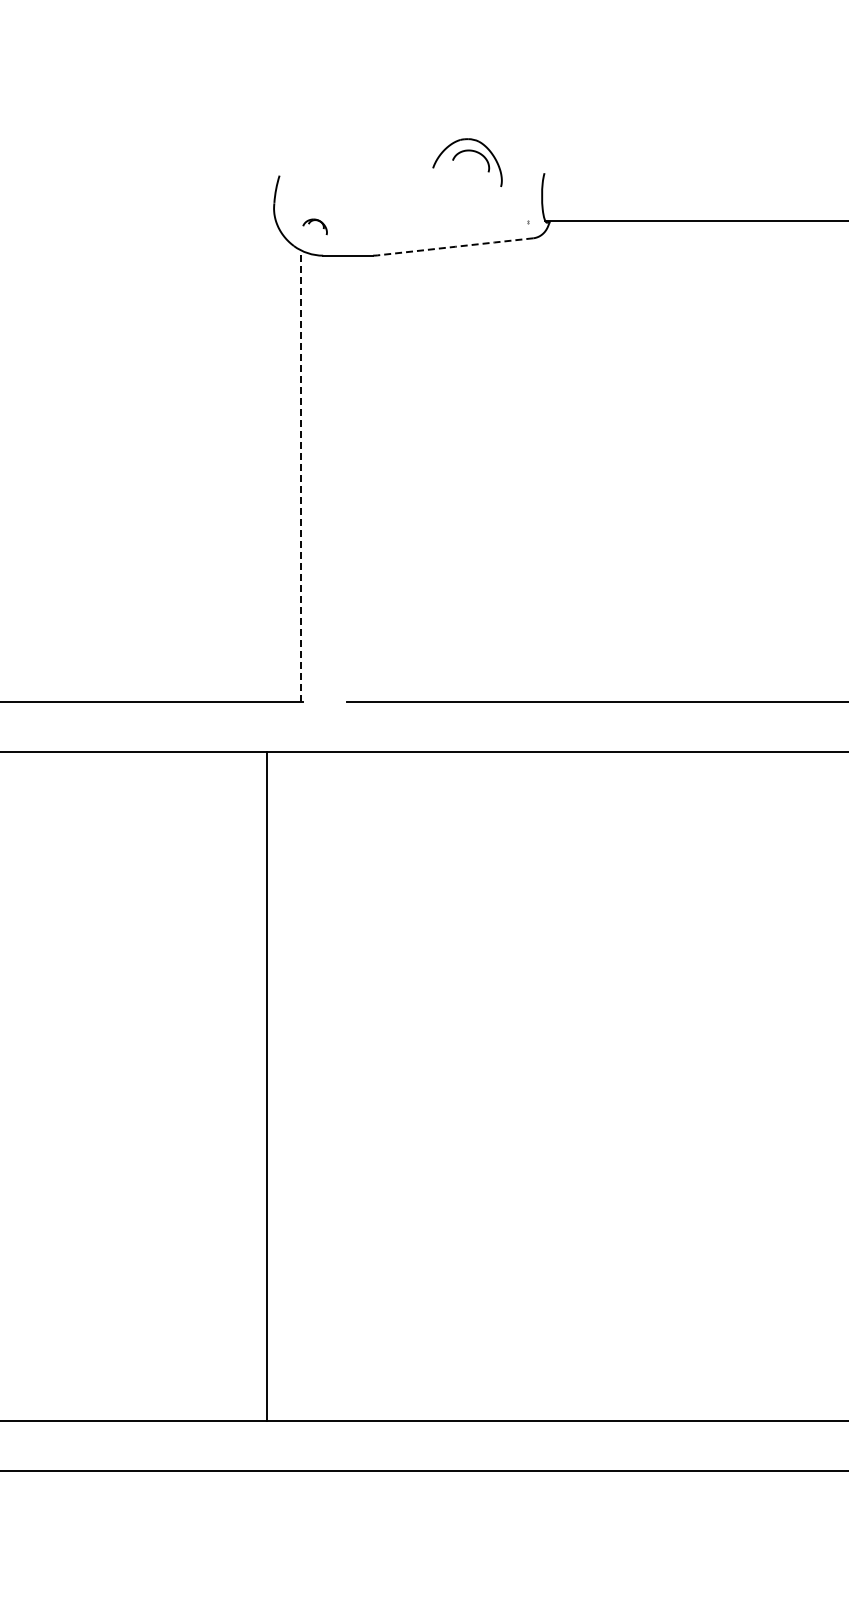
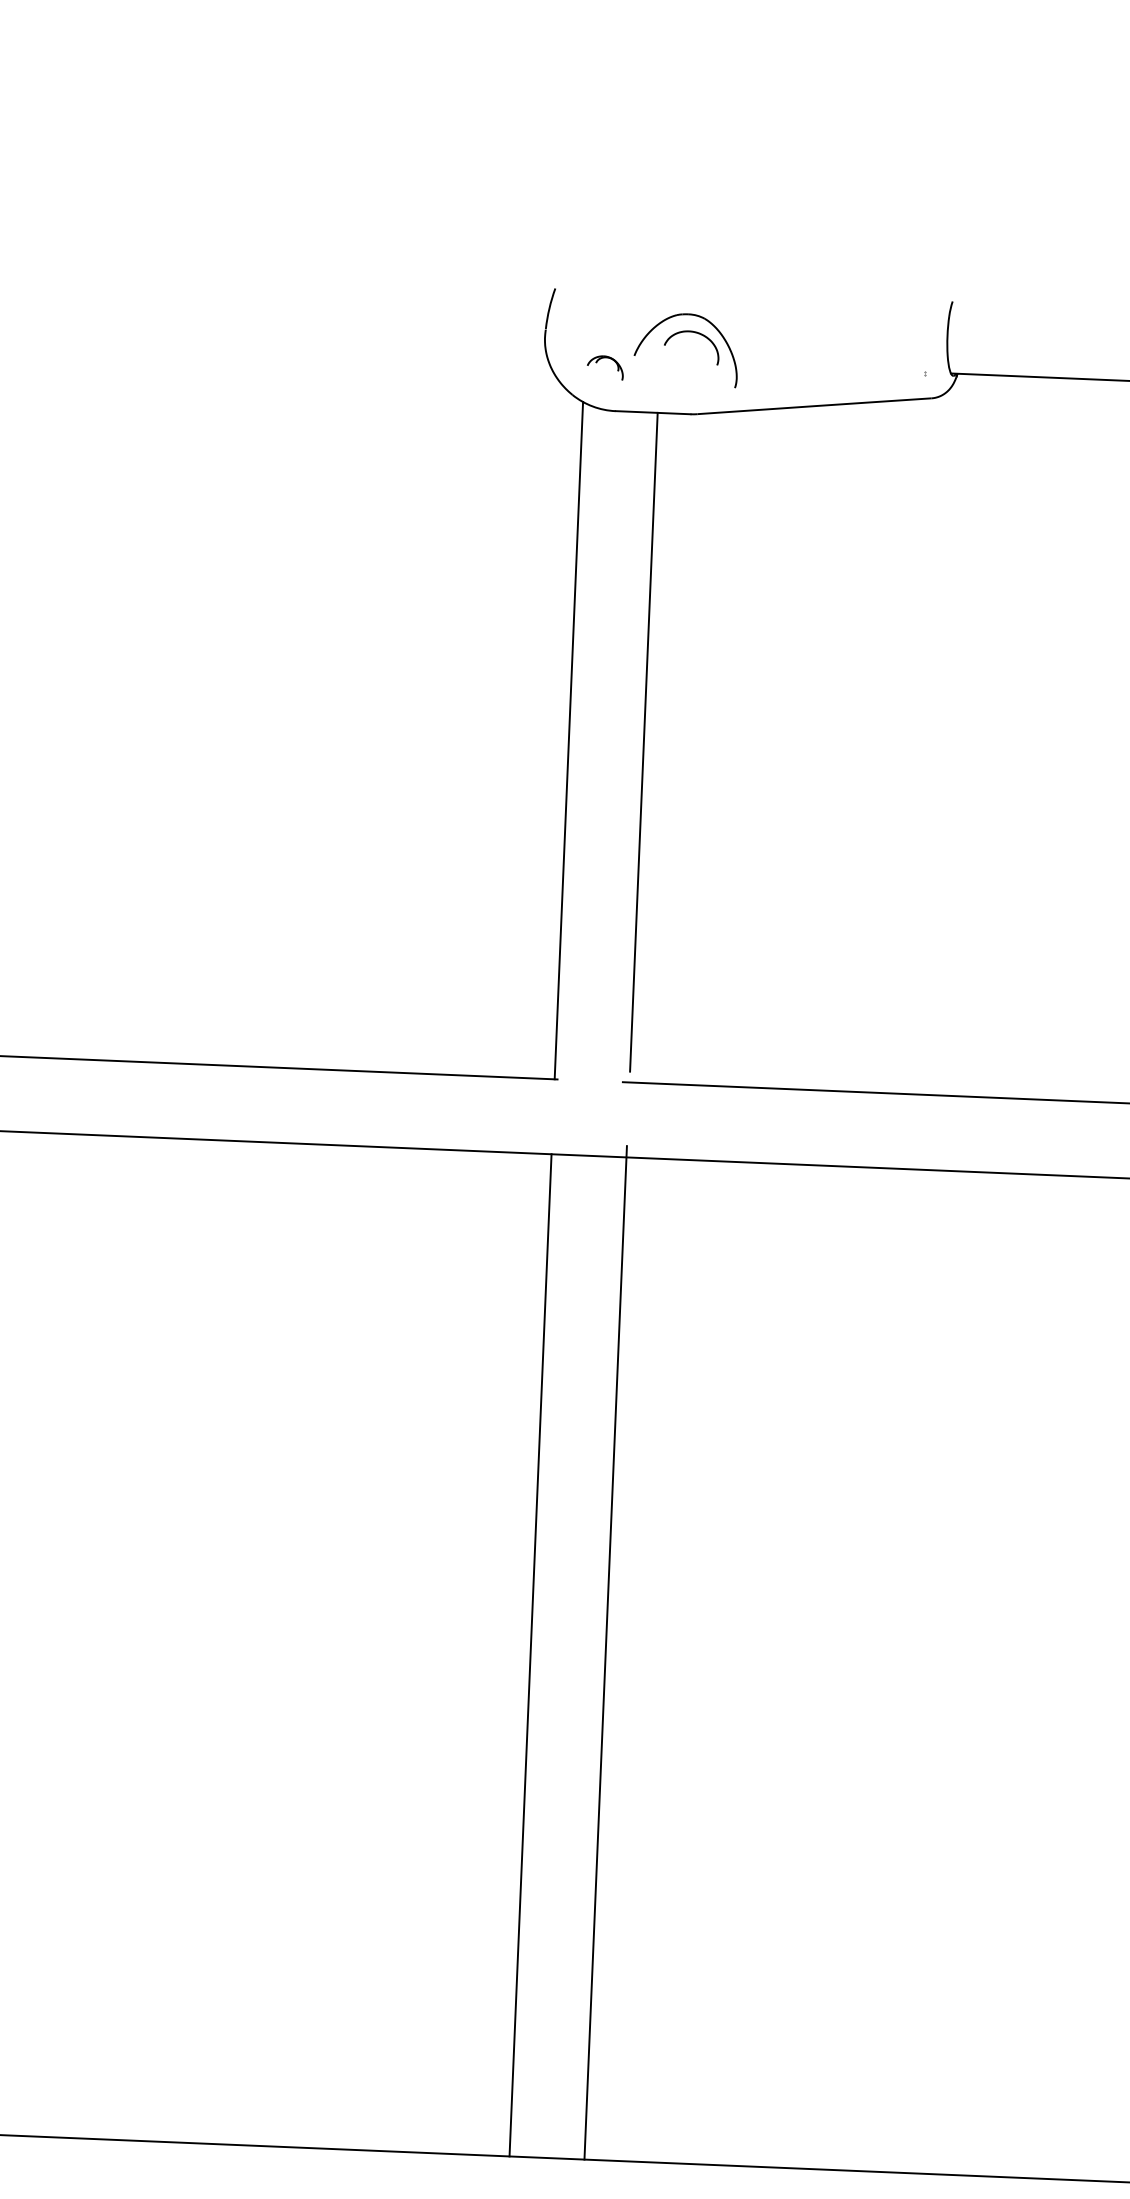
part: (463, 152) -> (680, 334), moved
line: (455, 246) -> (814, 405), dashed -> solid
line: (351, 475) -> (644, 742), added
line: (301, 476) -> (569, 740), dashed -> solid
line: (351, 1082) -> (606, 1652), added
line: (267, 1086) -> (530, 1655), moved

